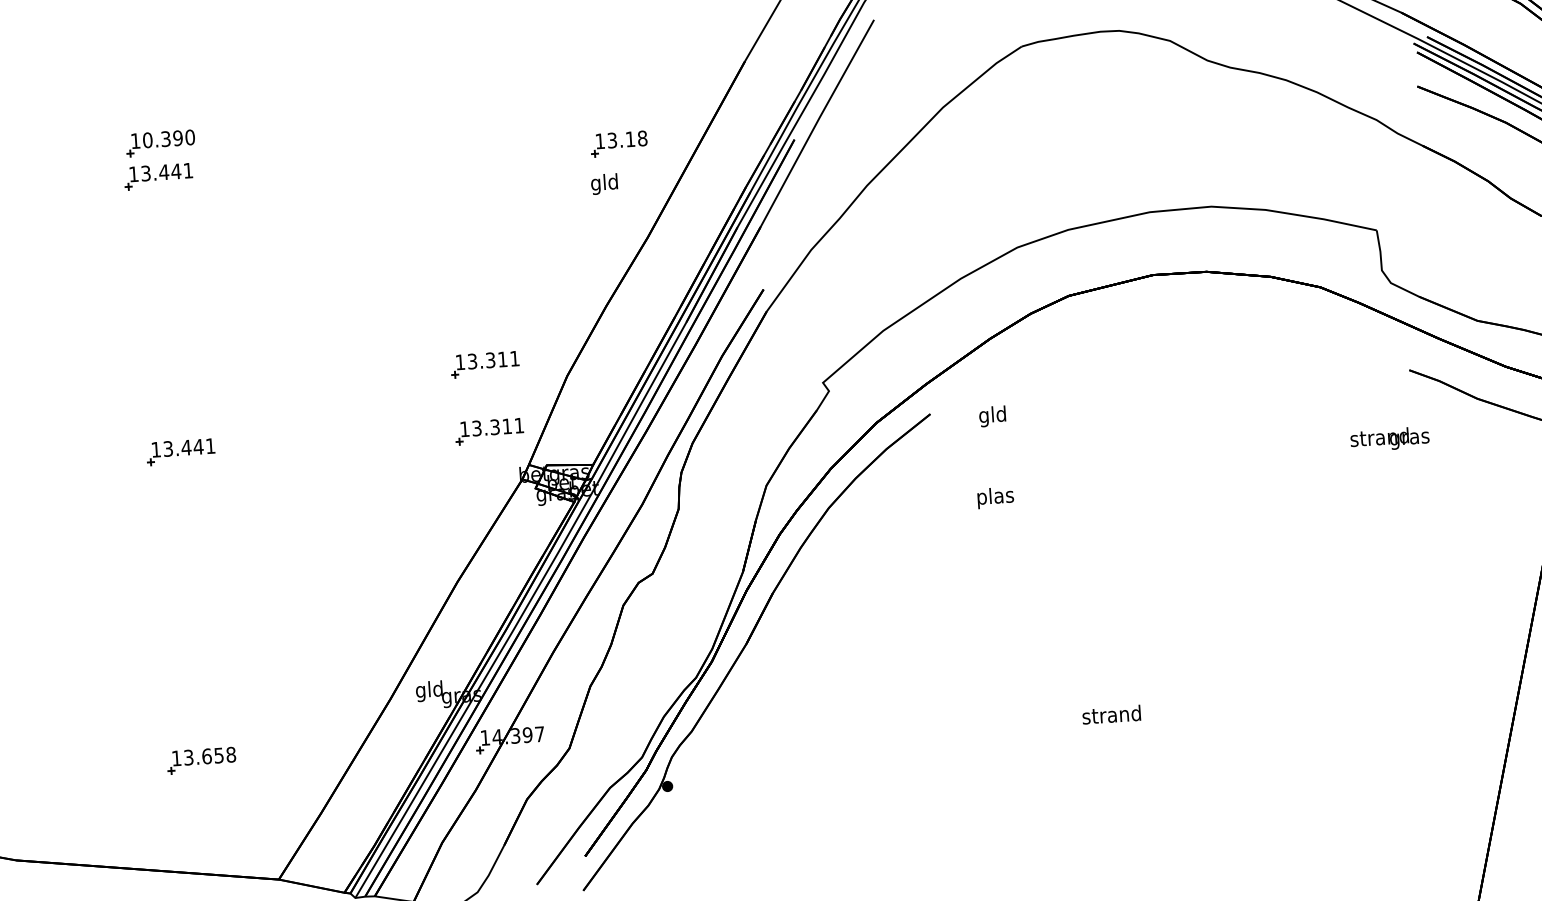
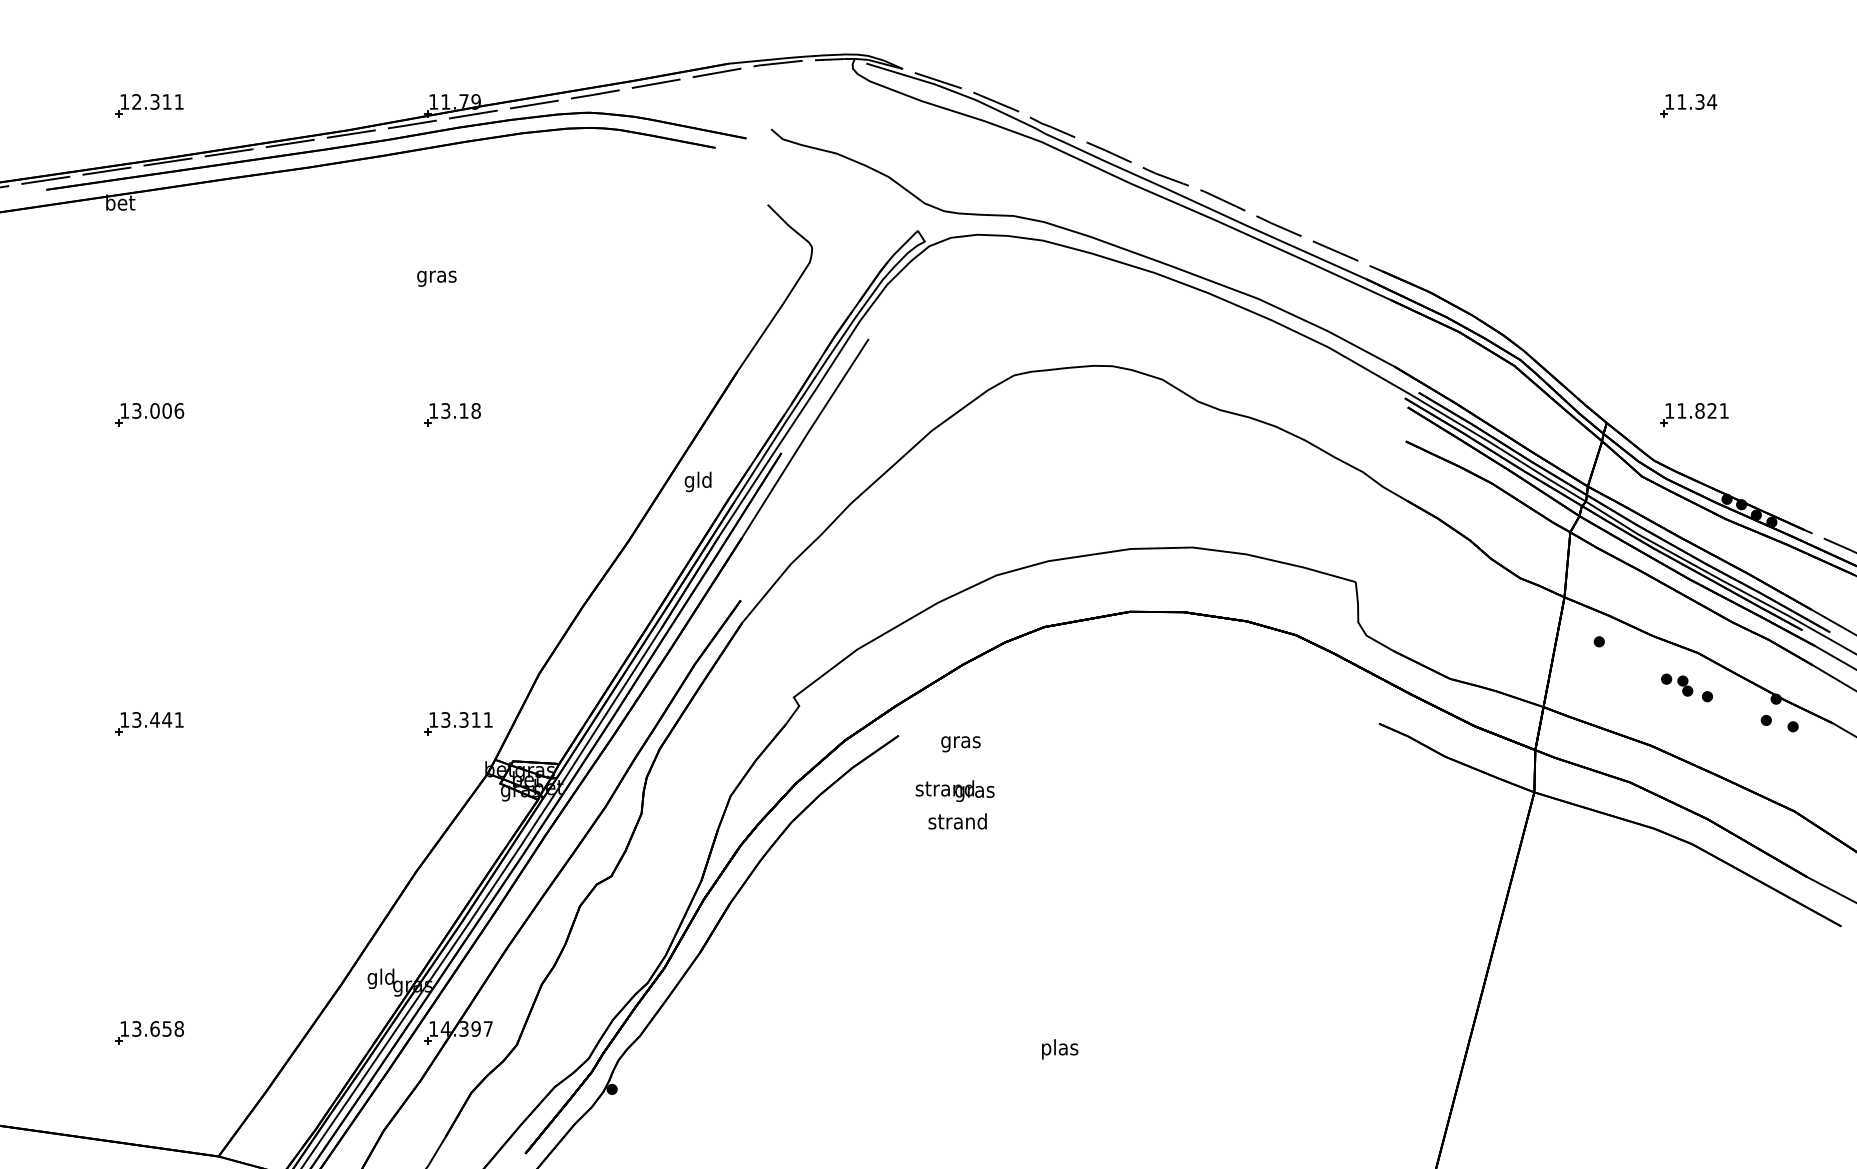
text: (169, 138) -> (158, 410), 10.390 -> 13.006
part: (619, 143) -> (452, 414), moved
part: (158, 176) -> (145, 447), removed
text: (603, 183) -> (697, 481), moved
part: (485, 364) -> (458, 656), removed
text: (992, 416) -> (960, 742), gld -> gras
text: (1389, 439) -> (954, 791), moved
text: (994, 497) -> (957, 823), plas -> strand
text: (1111, 716) -> (1059, 1049), strand -> plas

